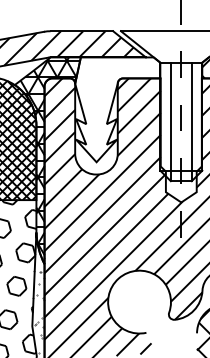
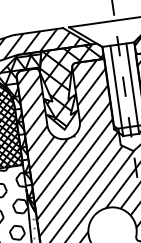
hatch: (118, 107) -> (75, 85), added

